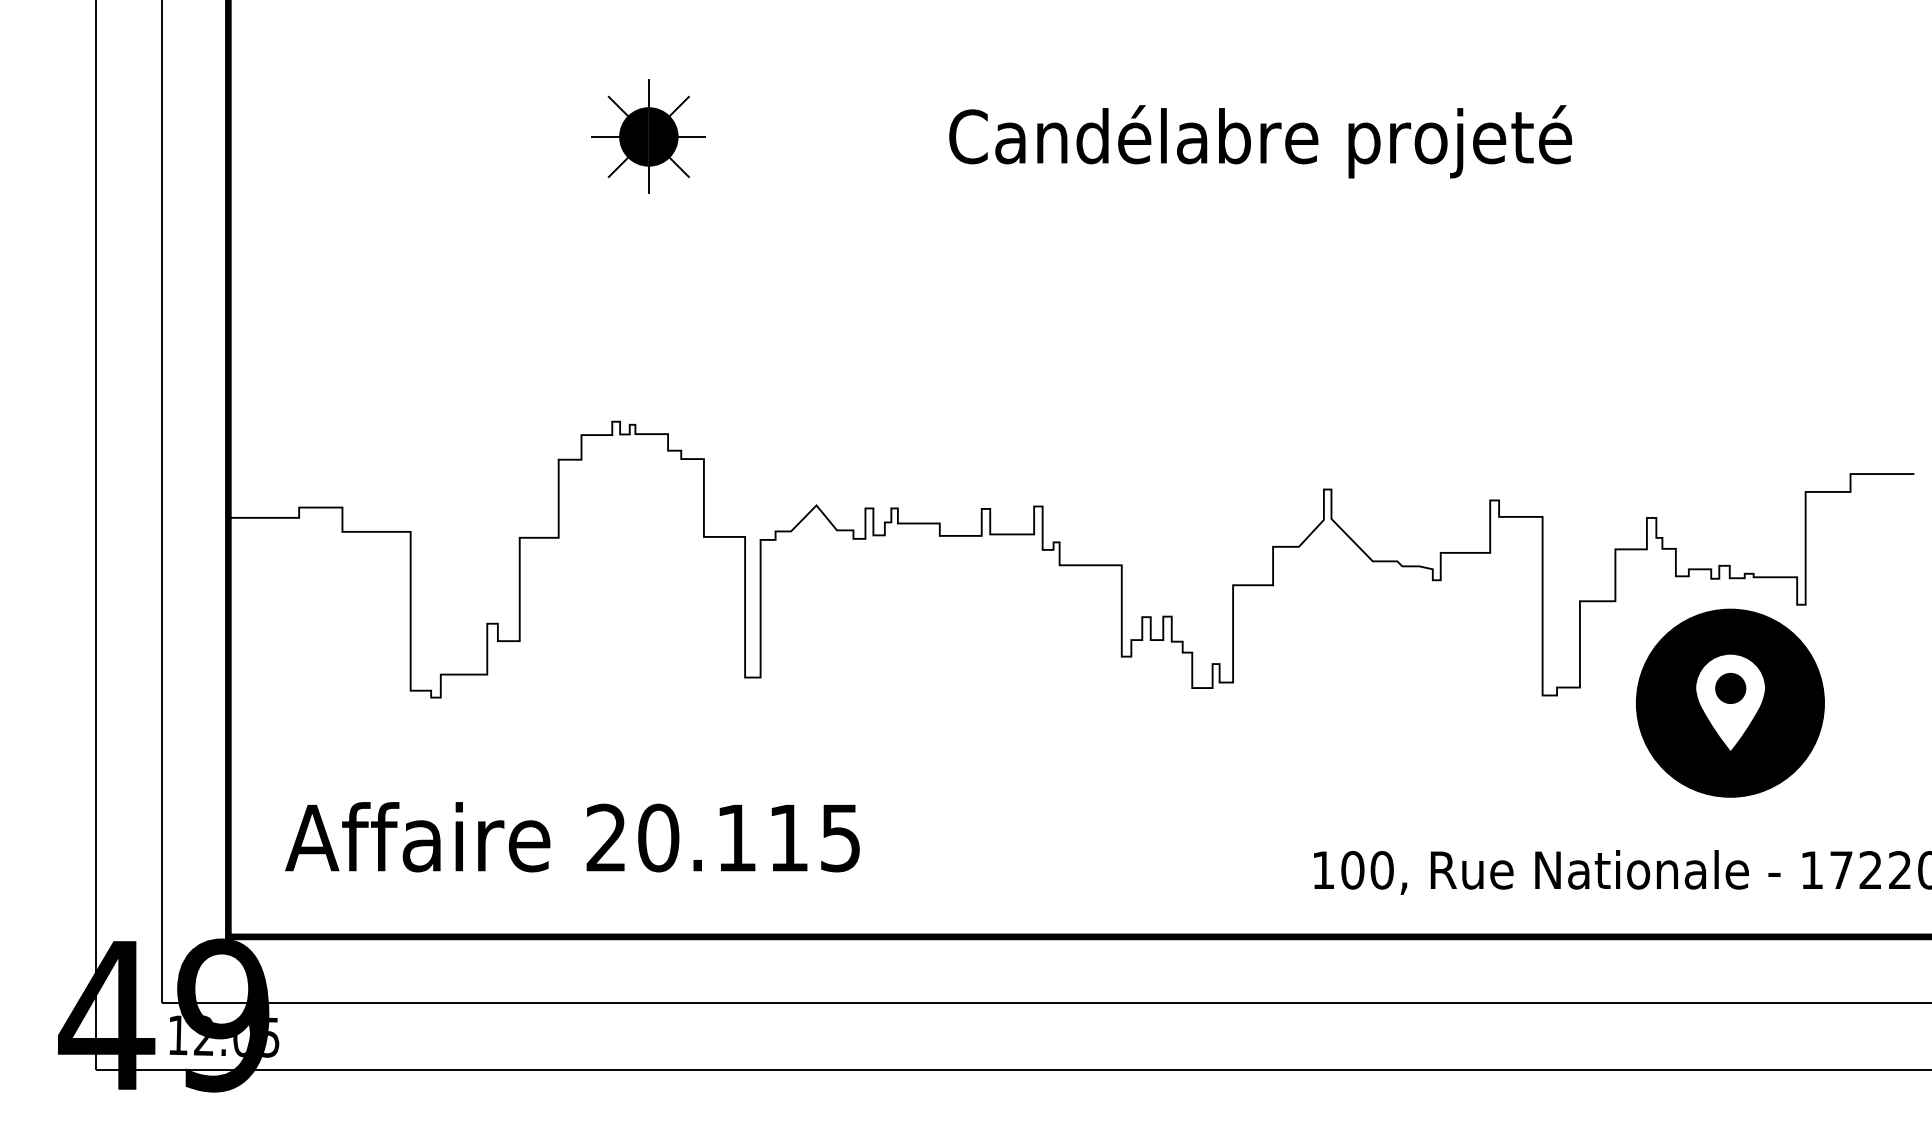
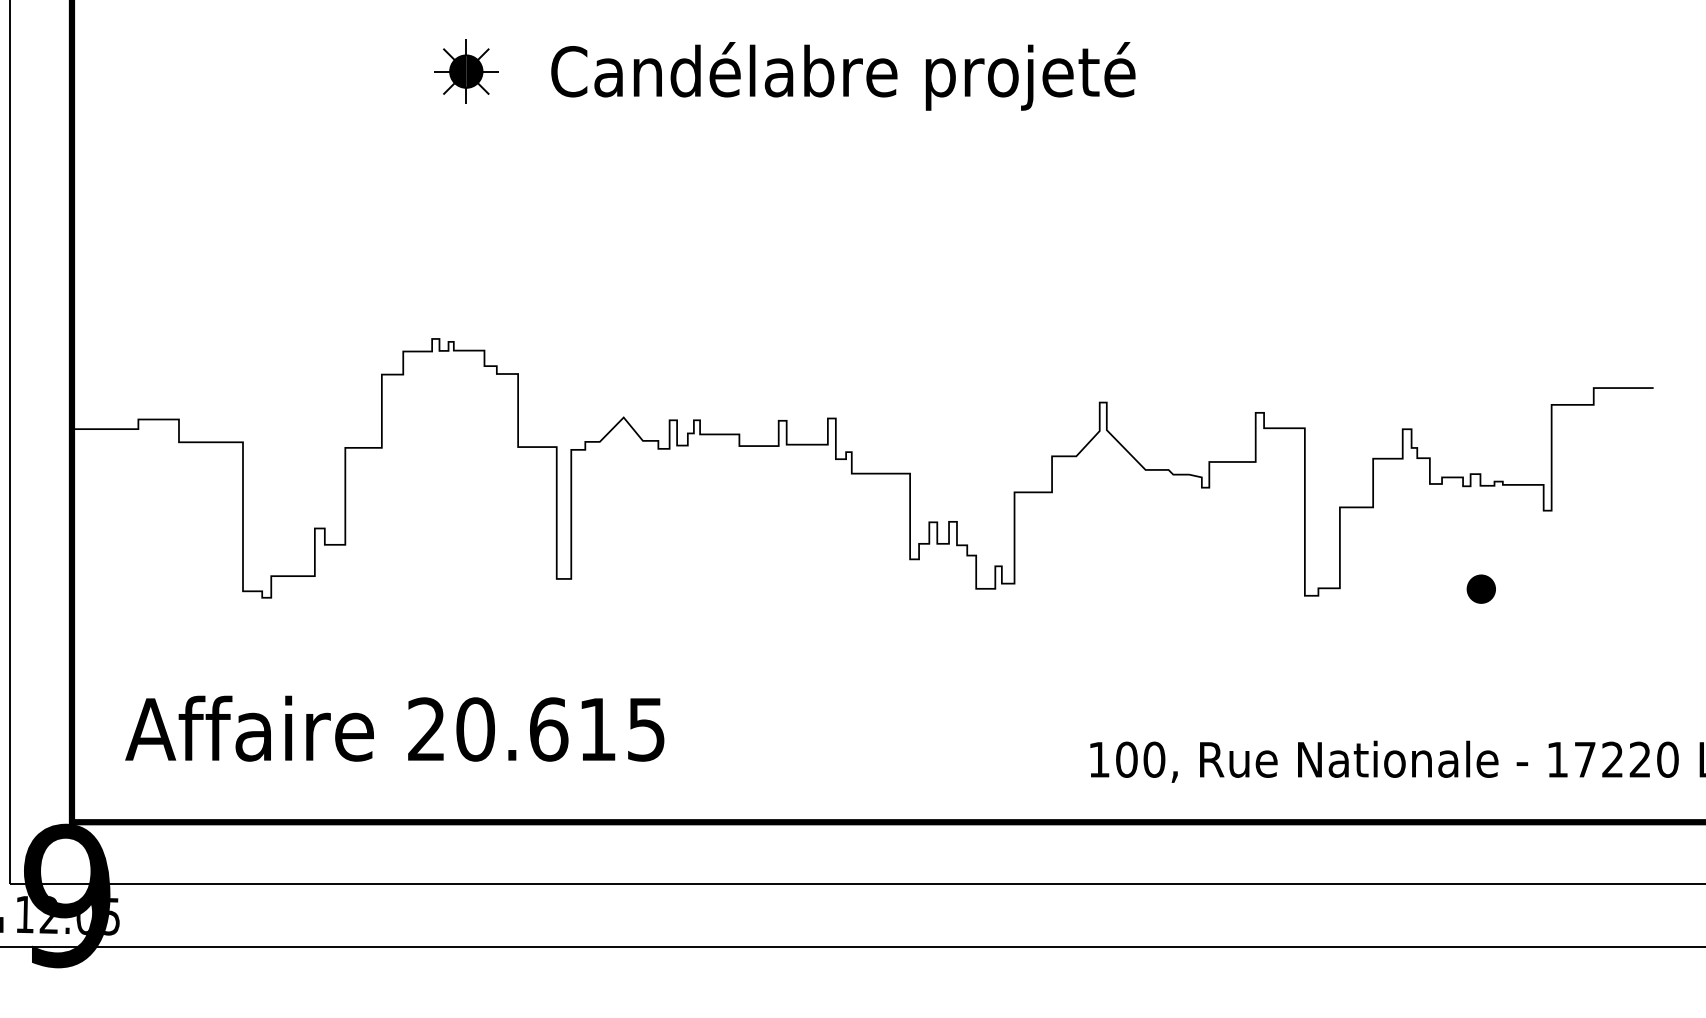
part: (648, 136) -> (466, 71), size x0.6
text: (1260, 141) -> (843, 76), moved
part: (1730, 702) -> (1481, 602), removed
text: (736, 837) -> (548, 729), 20.115 -> 20.615

